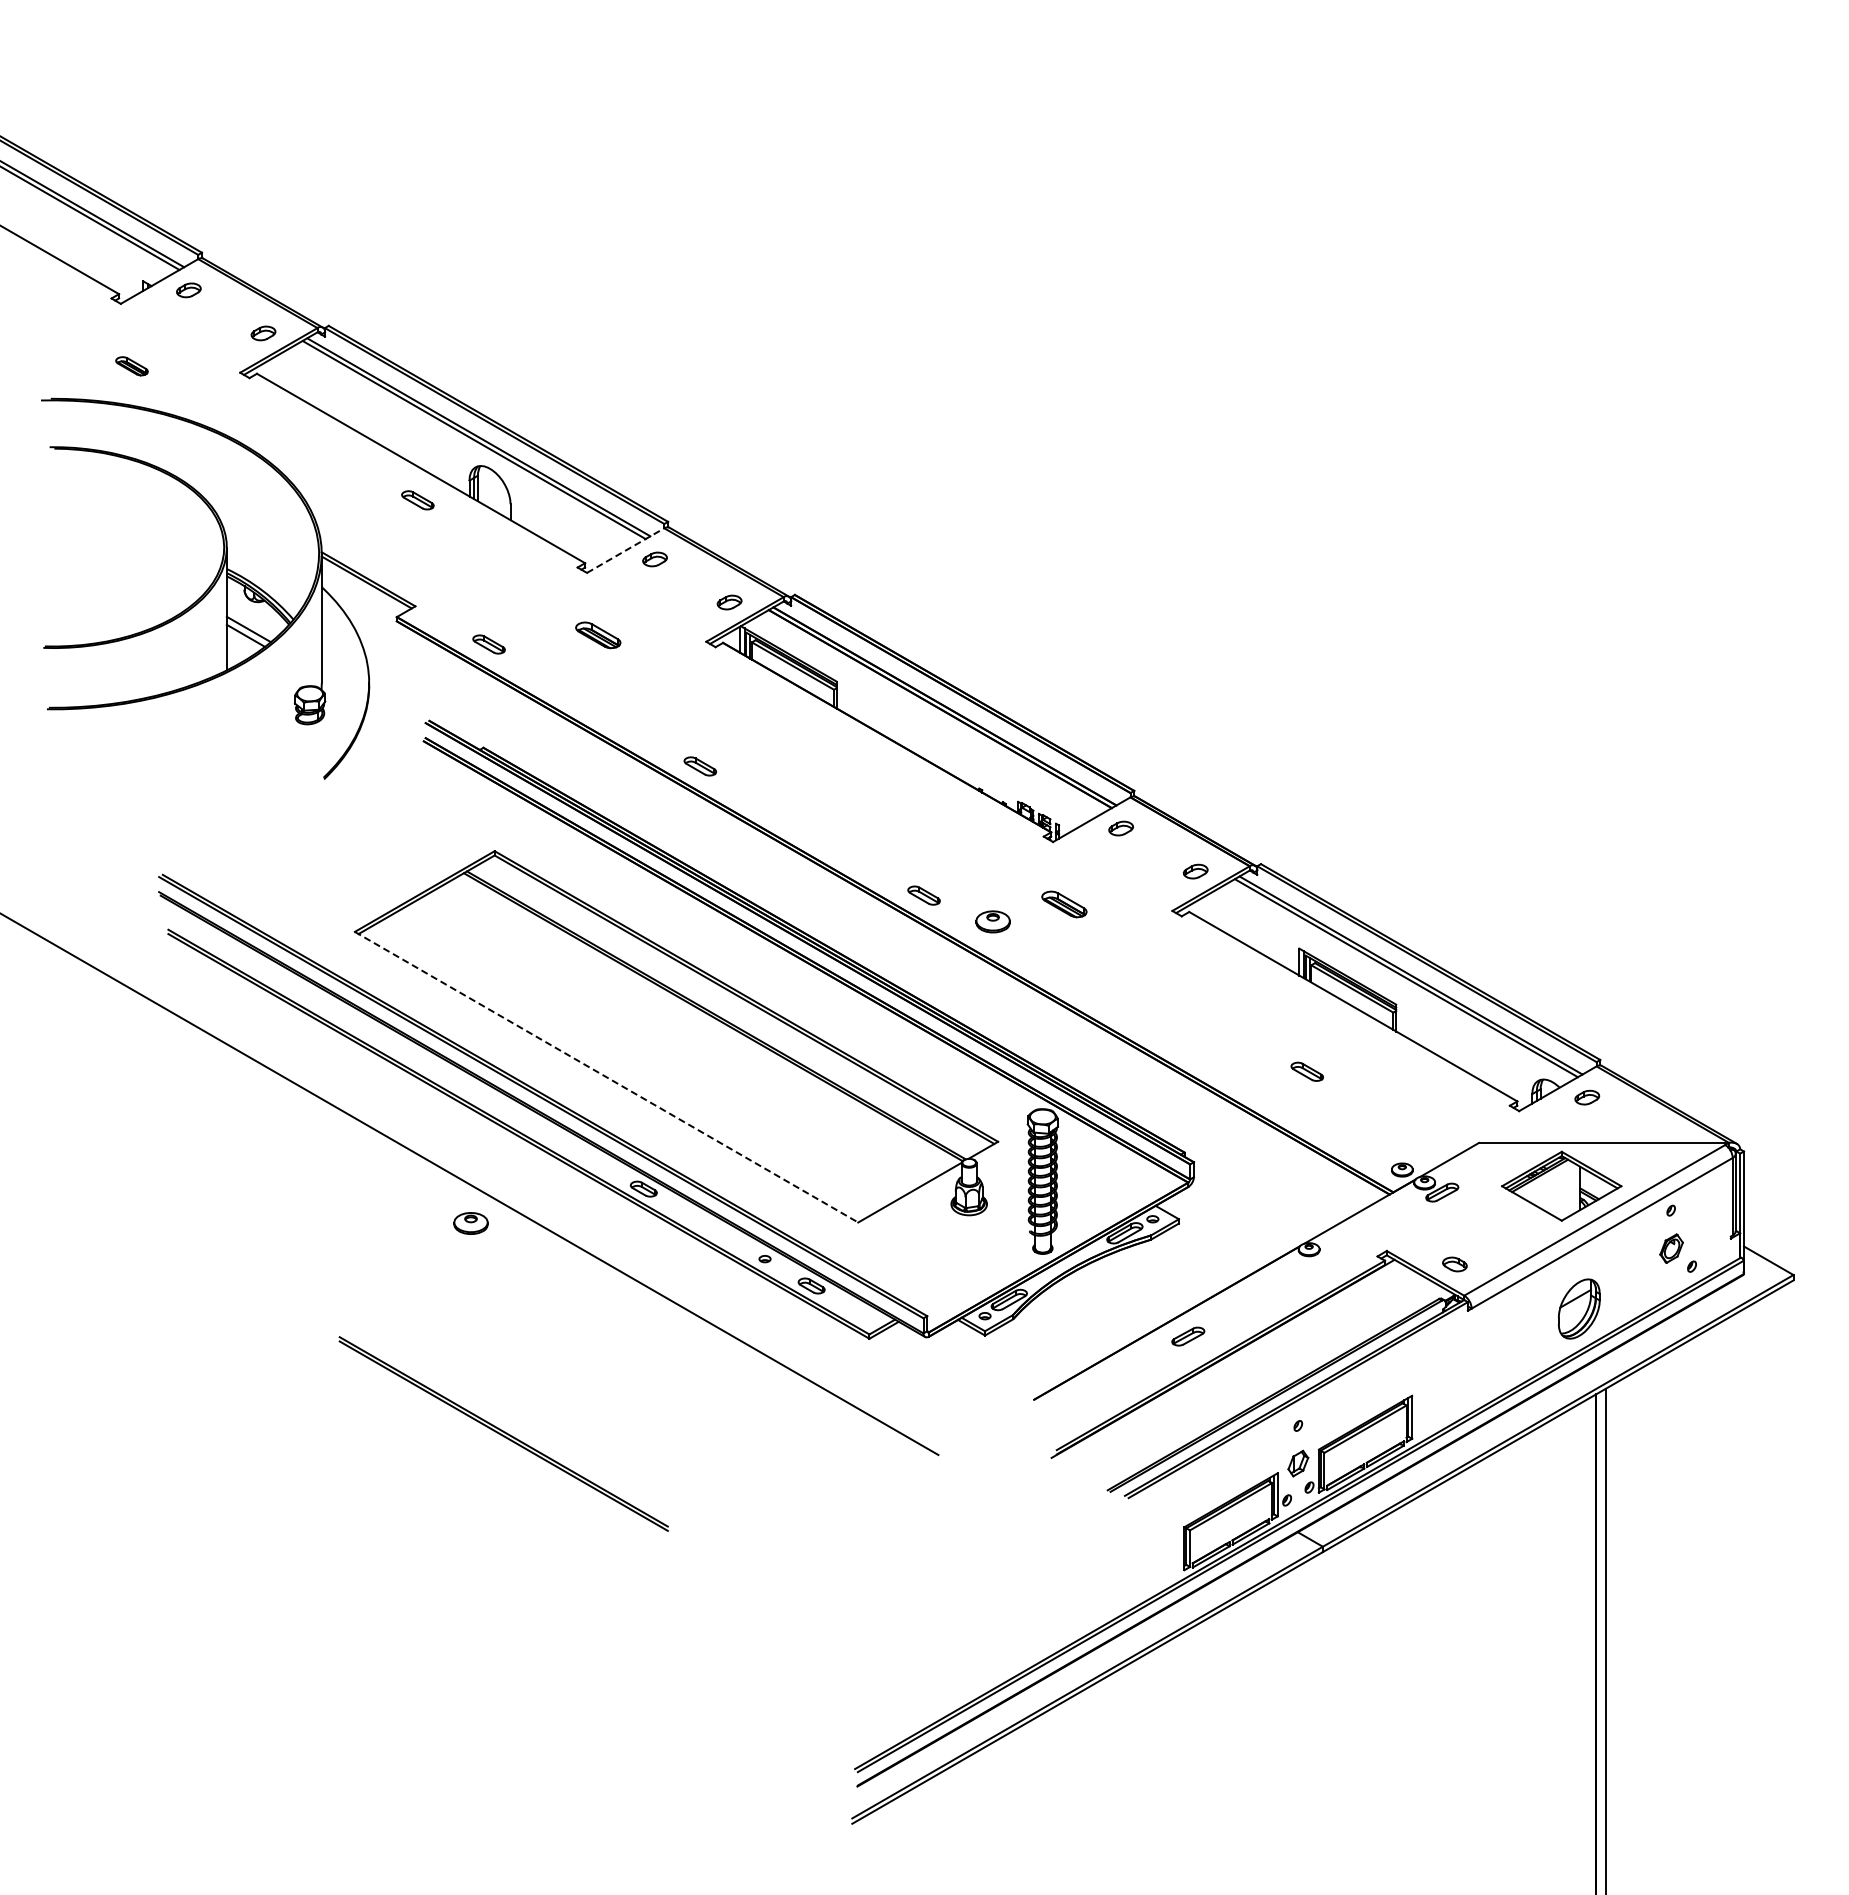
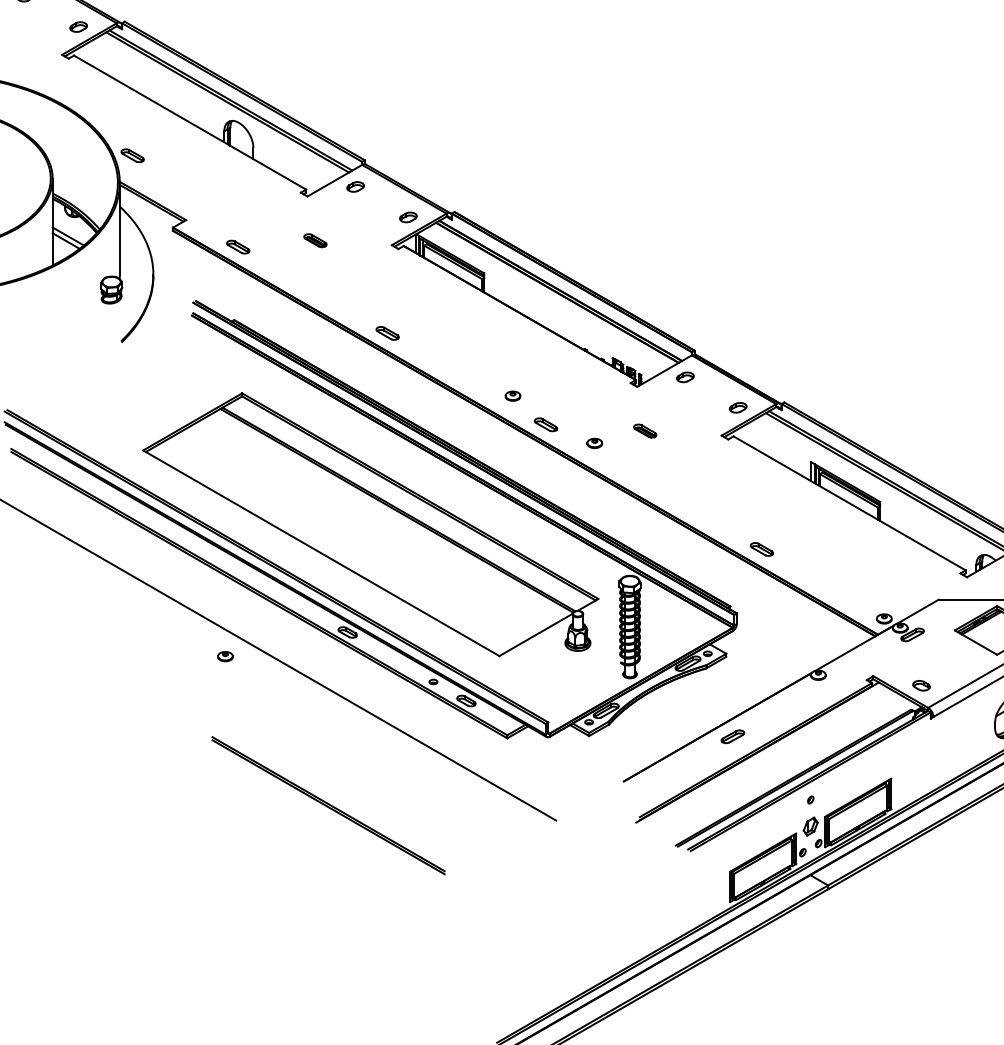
part: (417, 500) -> (132, 155), moved
line: (625, 550) -> (334, 180), dashed -> solid
part: (597, 635) -> (314, 240), size x0.71
part: (877, 854) -> (513, 395), added
part: (1063, 904) -> (644, 431), size x0.71
part: (992, 921) -> (594, 443), size x0.62
part: (1306, 1071) -> (761, 549), moved
line: (606, 1077) -> (321, 553), dashed -> solid
part: (470, 1222) -> (225, 656), size x0.62
part: (503, 1433) -> (328, 805), moved

